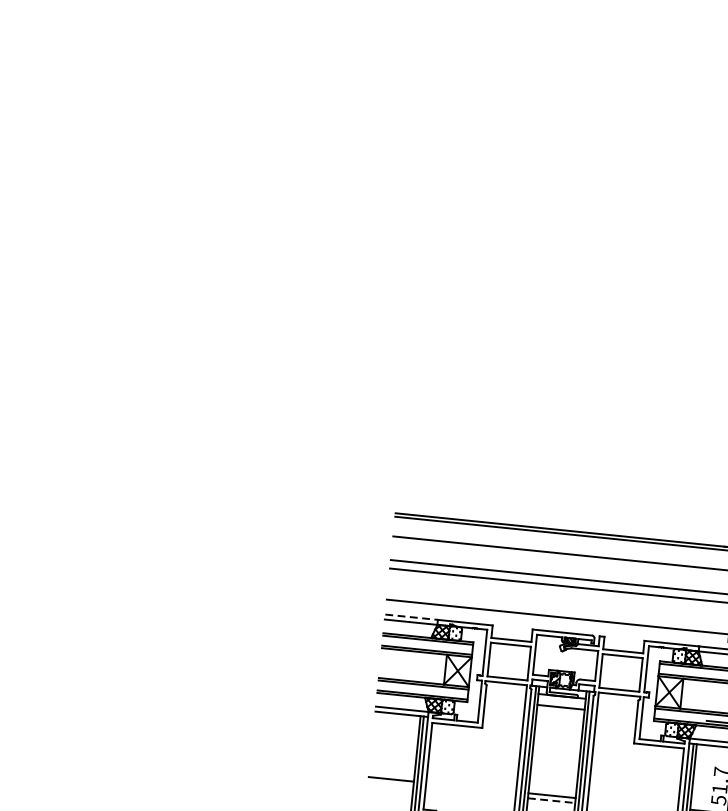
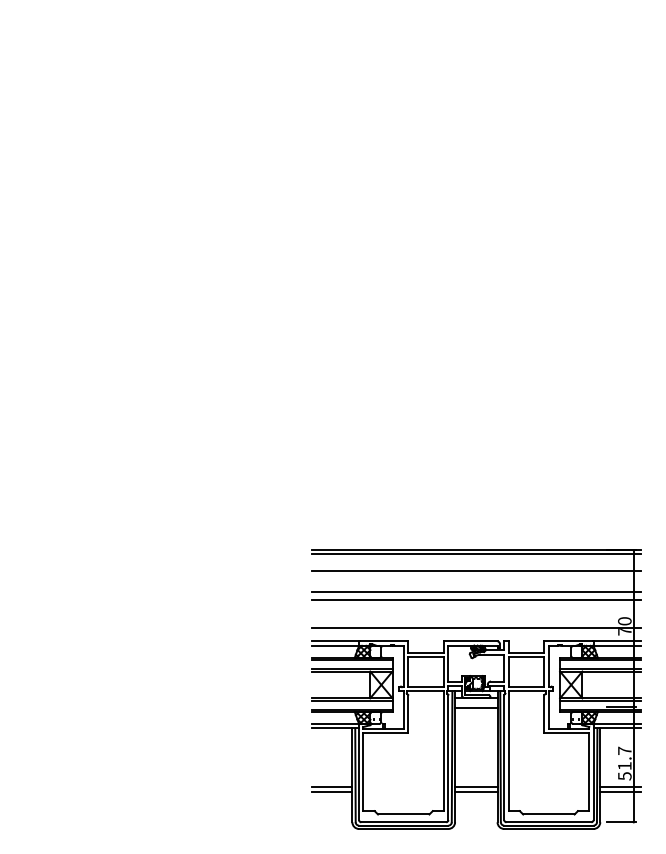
line: (411, 617) -> (335, 641), dashed -> solid
line: (390, 784) -> (331, 791), added
line: (551, 800) -> (476, 791), dashed -> solid

